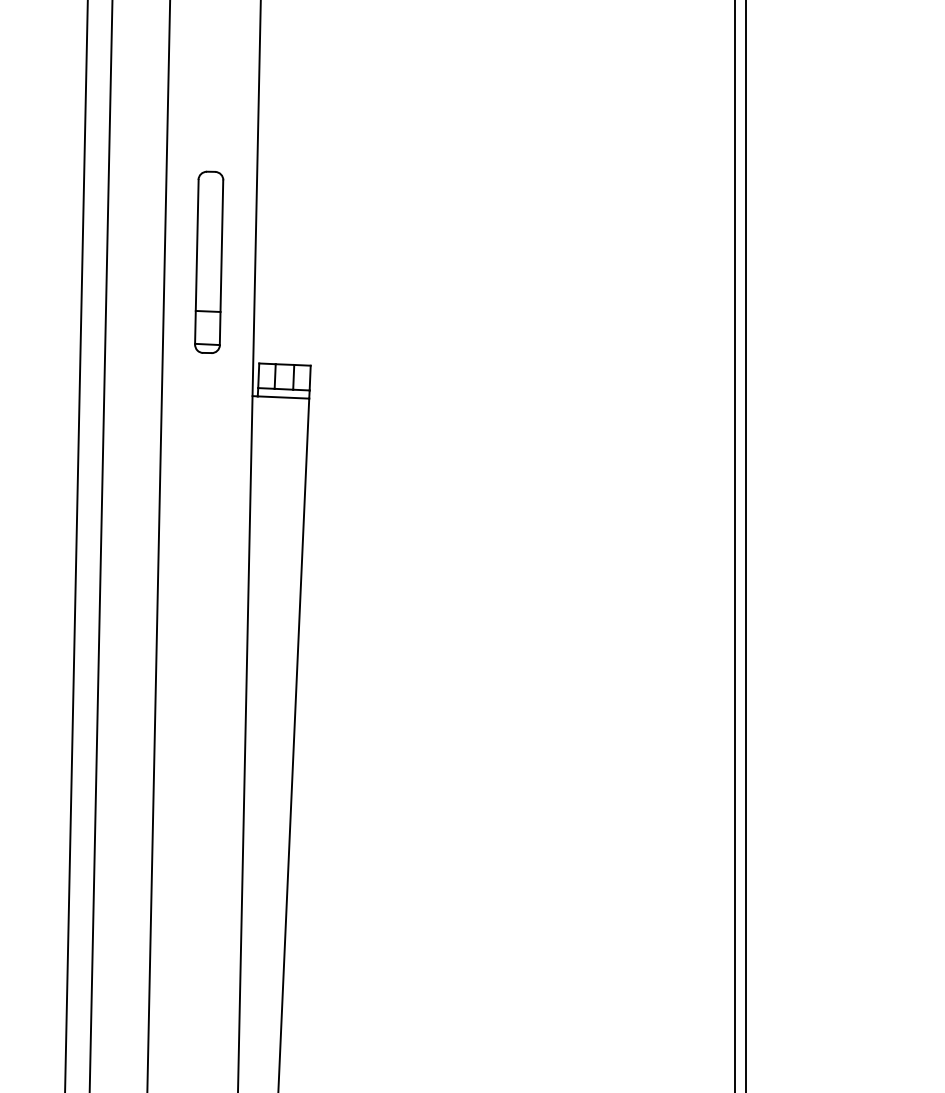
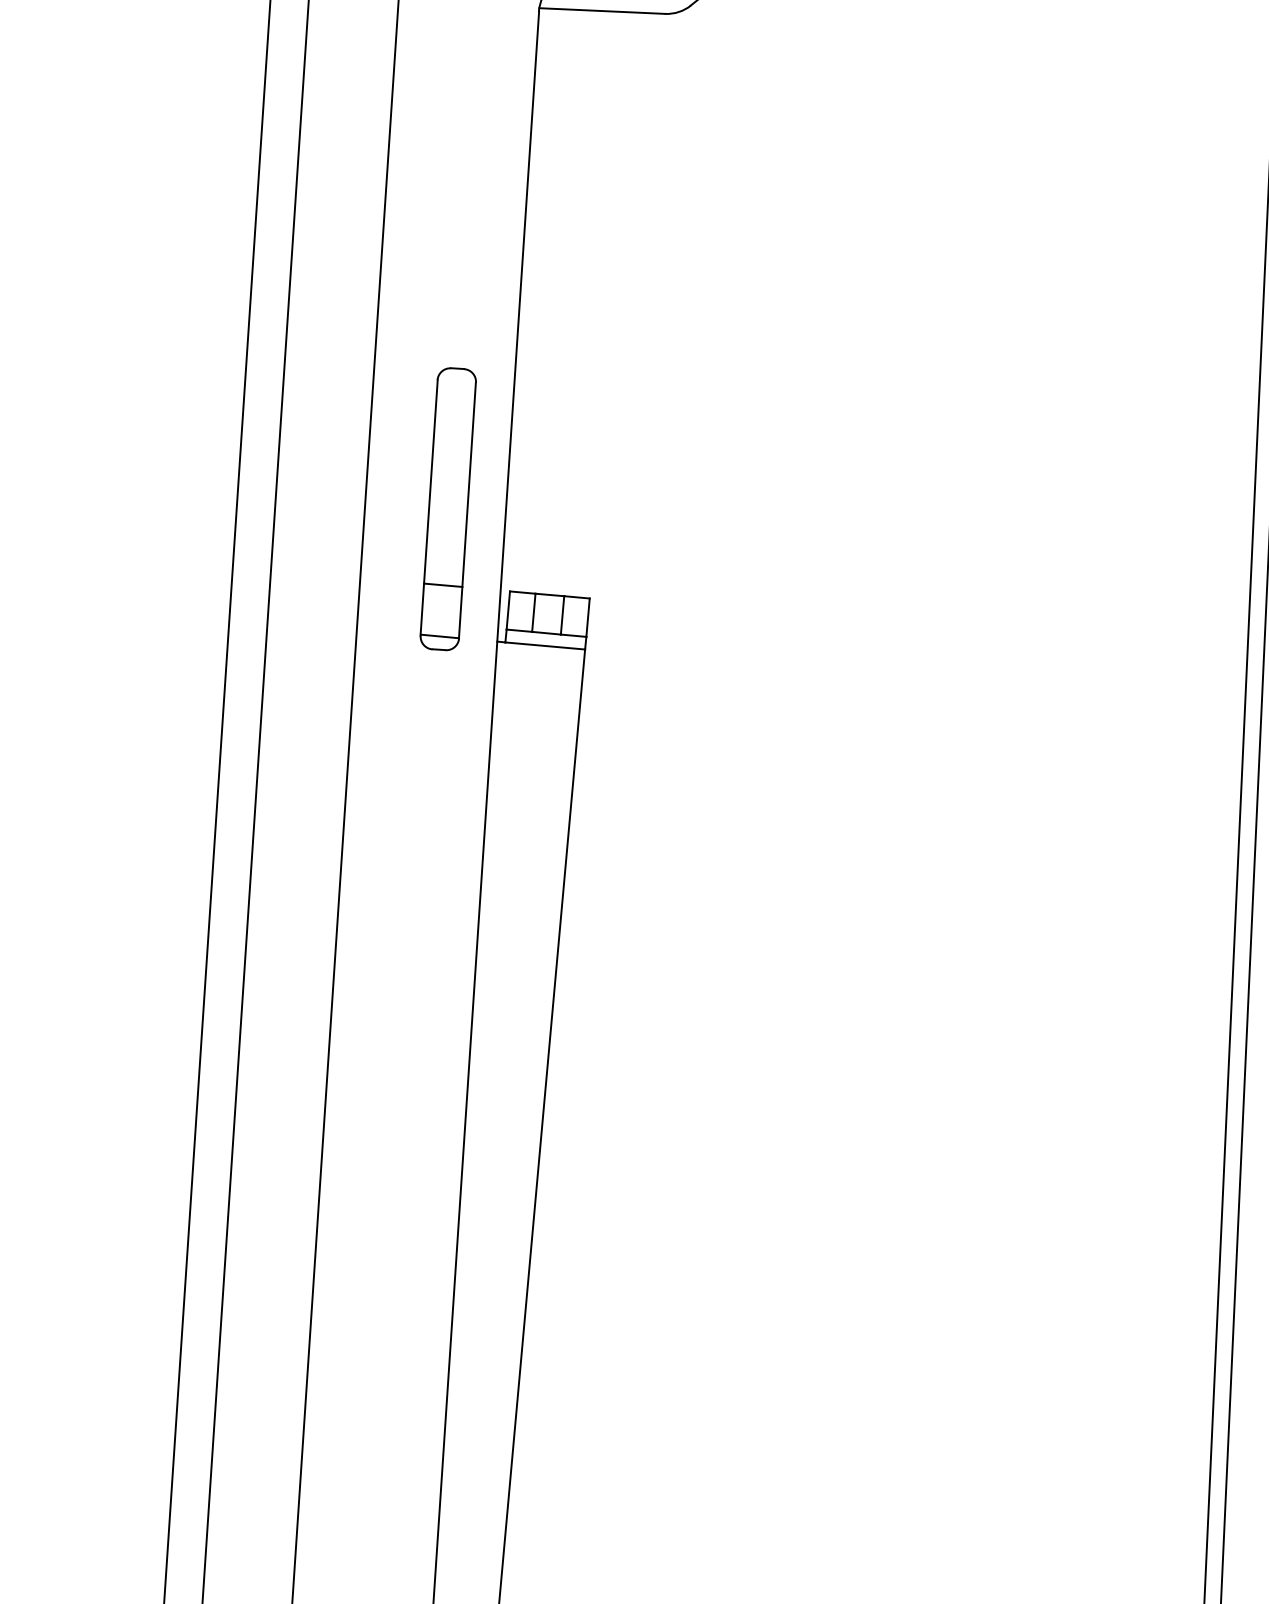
part: (209, 261) -> (448, 507), moved

